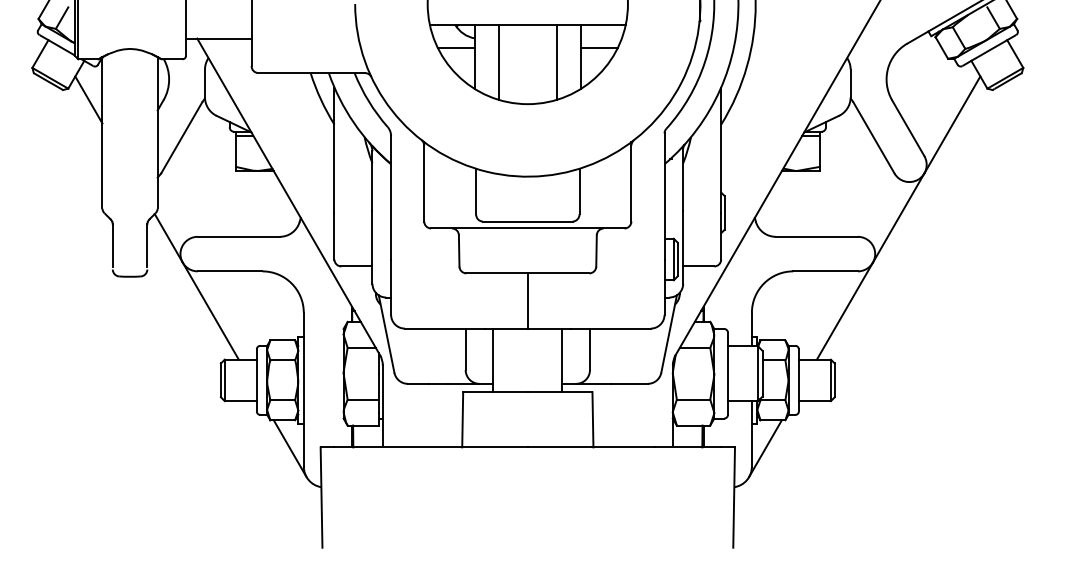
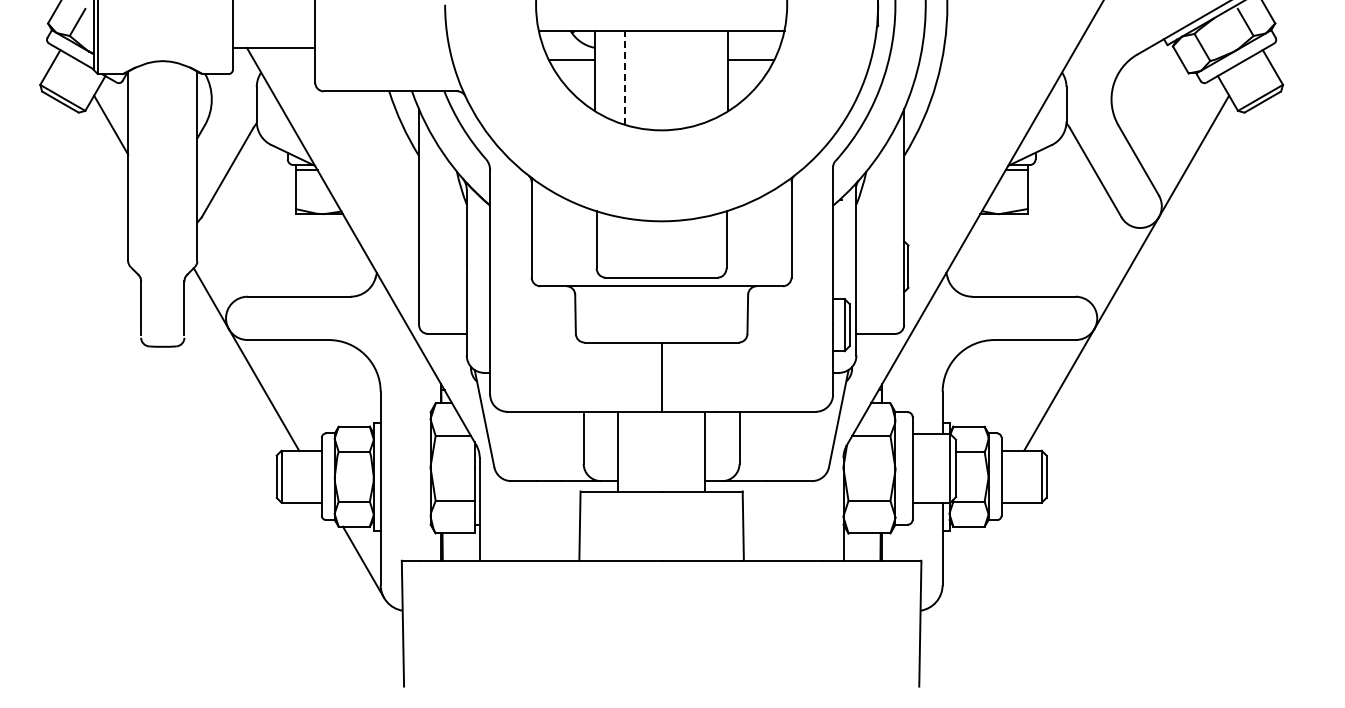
line: (499, 62) -> (625, 77), solid -> dashed
line: (557, 62) -> (698, 77), removed
line: (765, 448) -> (959, 562), removed

